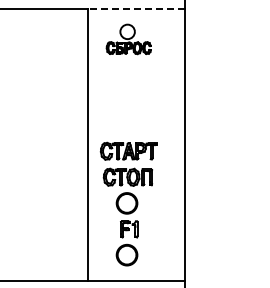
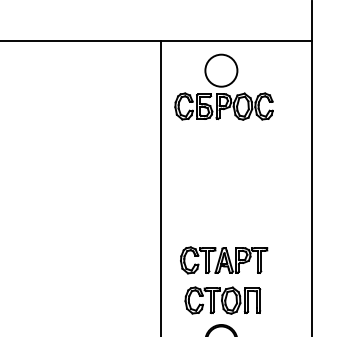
line: (136, 9) -> (236, 41), dashed -> solid
part: (128, 39) -> (223, 87), size x1.43

